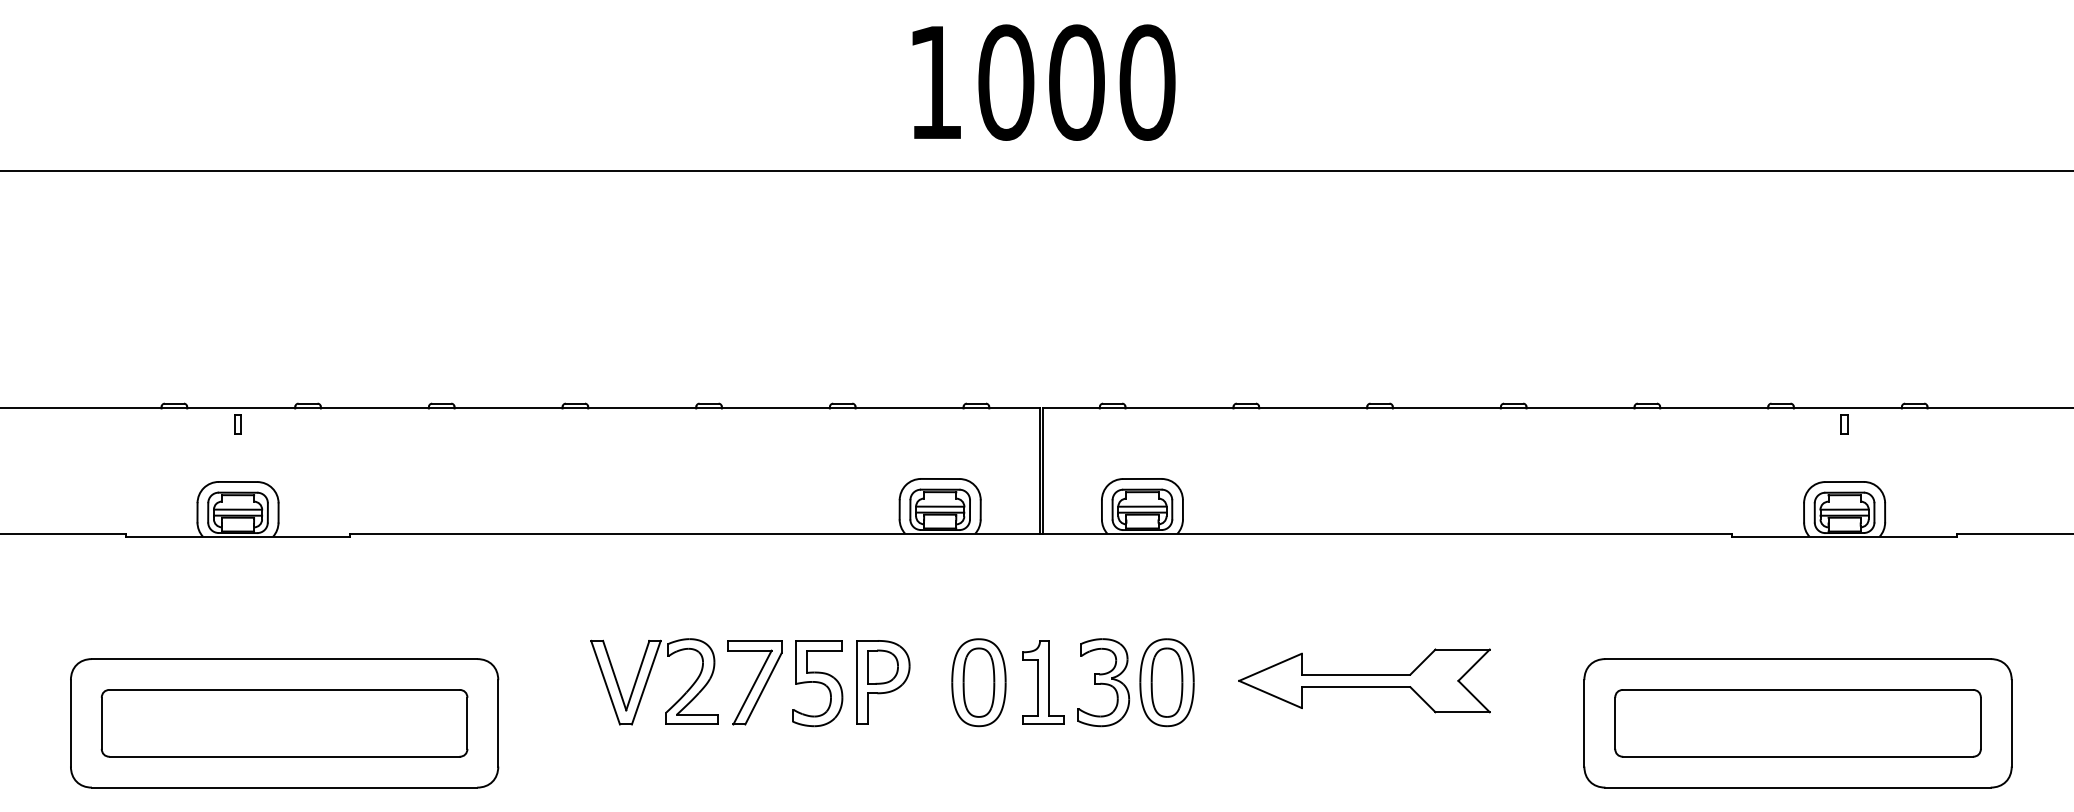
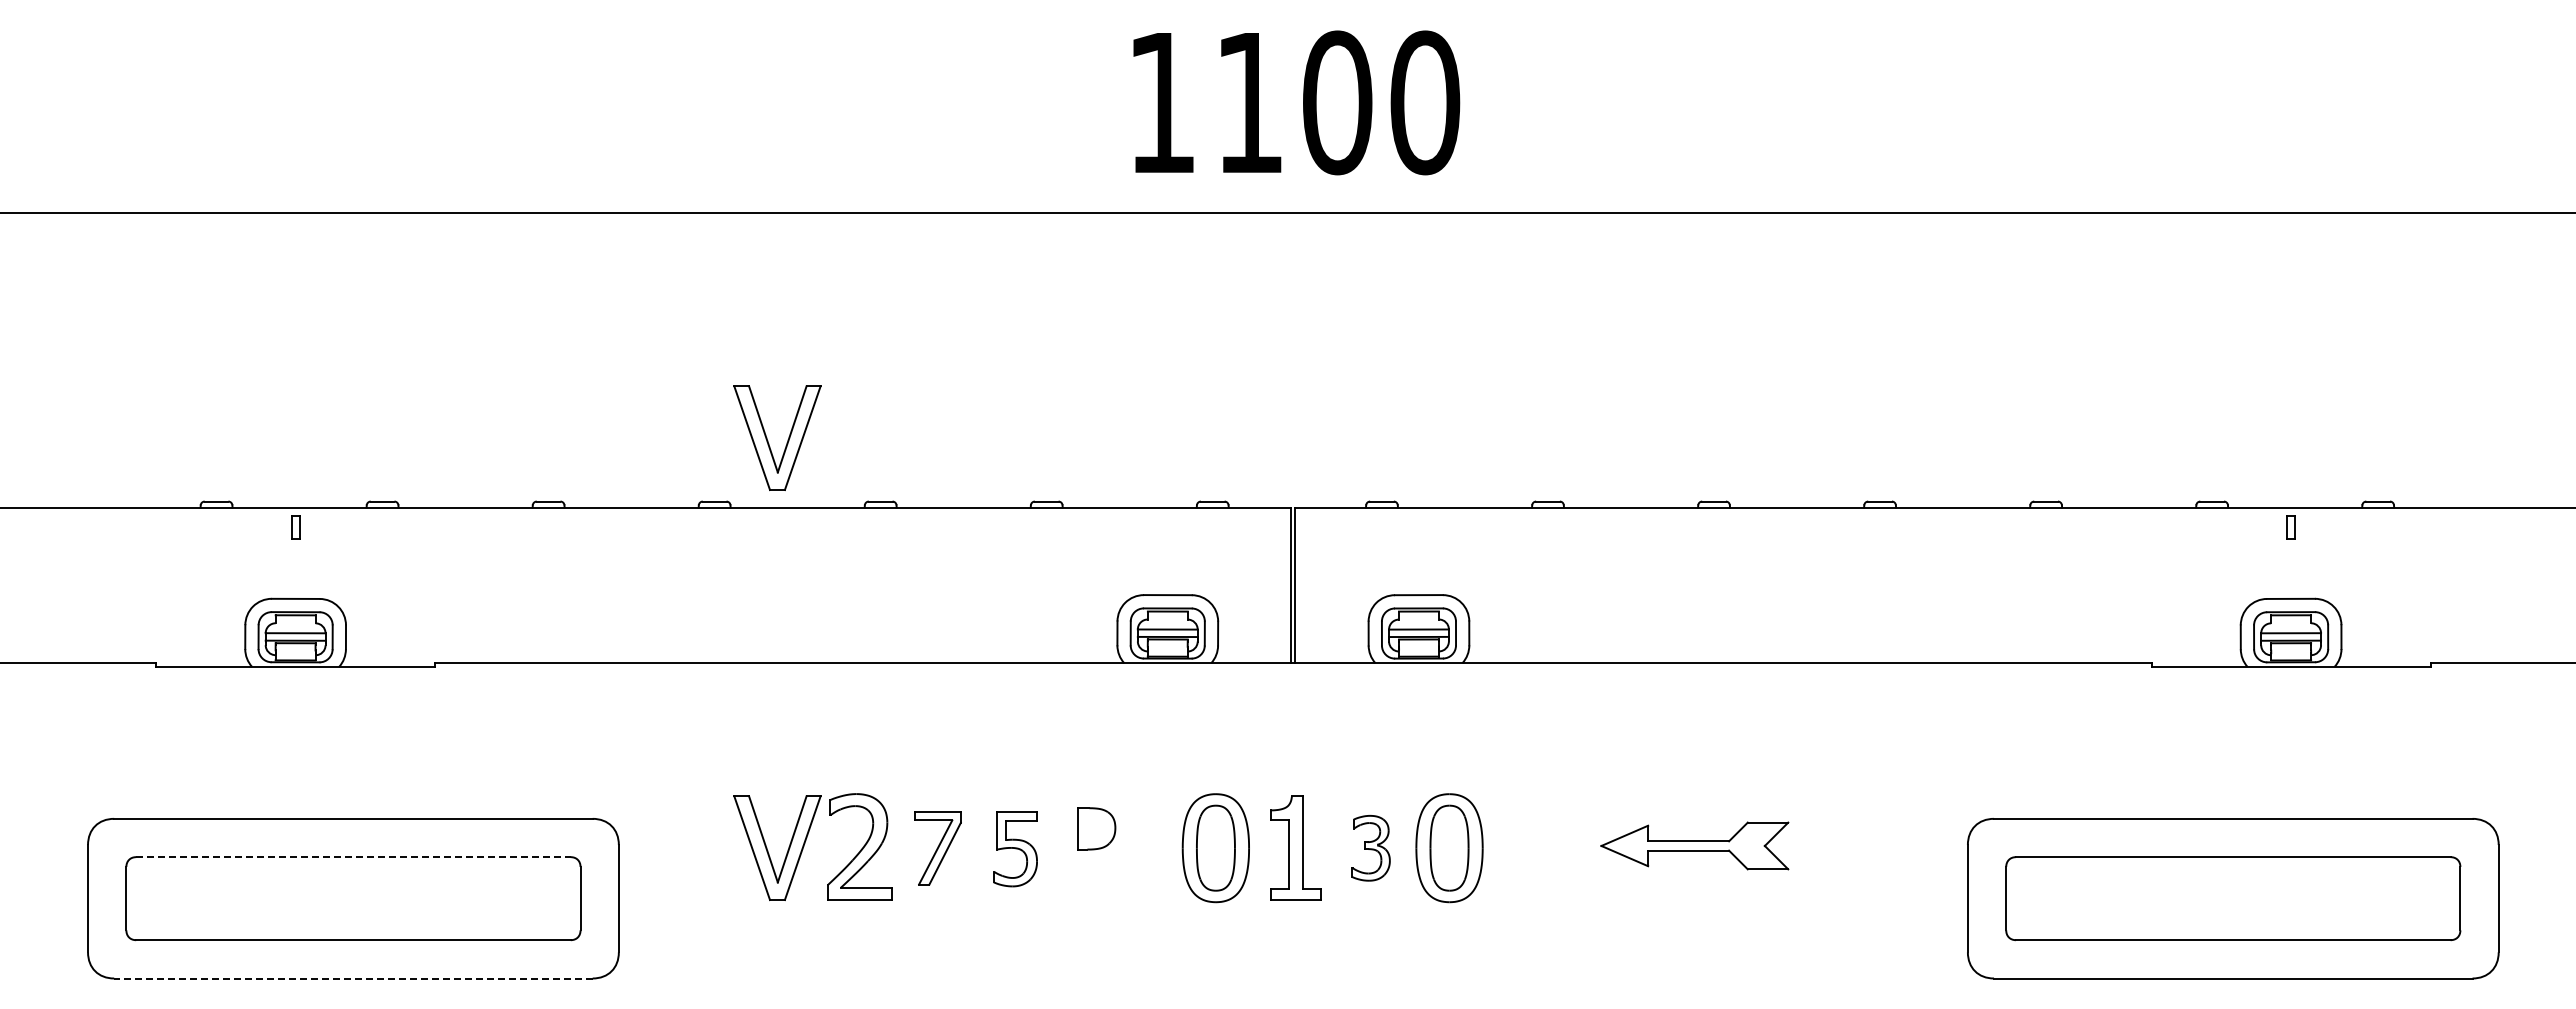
text: (1006, 82) -> (1249, 102), 1000 -> 1100
part: (618, 354) -> (768, 440), added
part: (1364, 680) -> (1694, 845), size x0.6
part: (754, 682) -> (937, 848), size x0.7
part: (882, 682) -> (1096, 847), removed
part: (1103, 682) -> (1370, 848), size x0.6
part: (817, 683) -> (1015, 849), size x0.7
line: (284, 690) -> (353, 857), solid -> dashed
line: (283, 787) -> (352, 978), solid -> dashed

